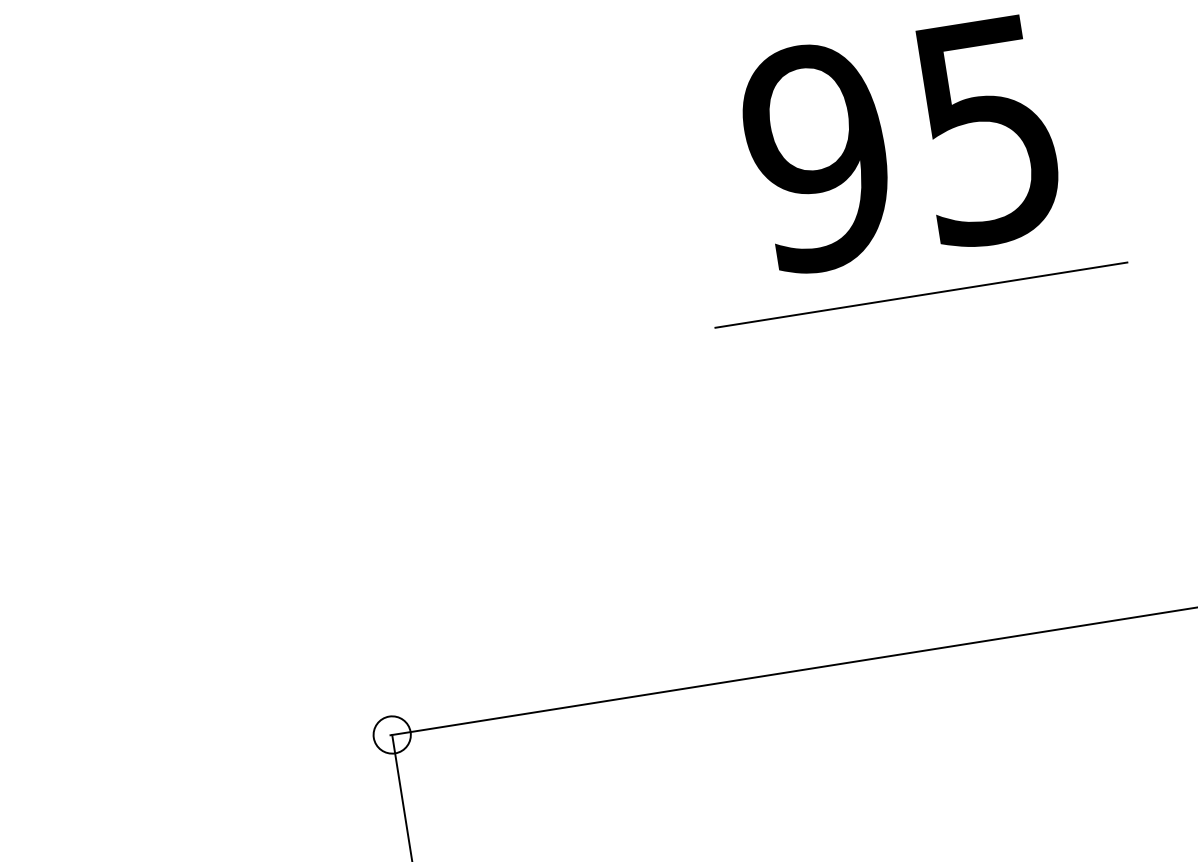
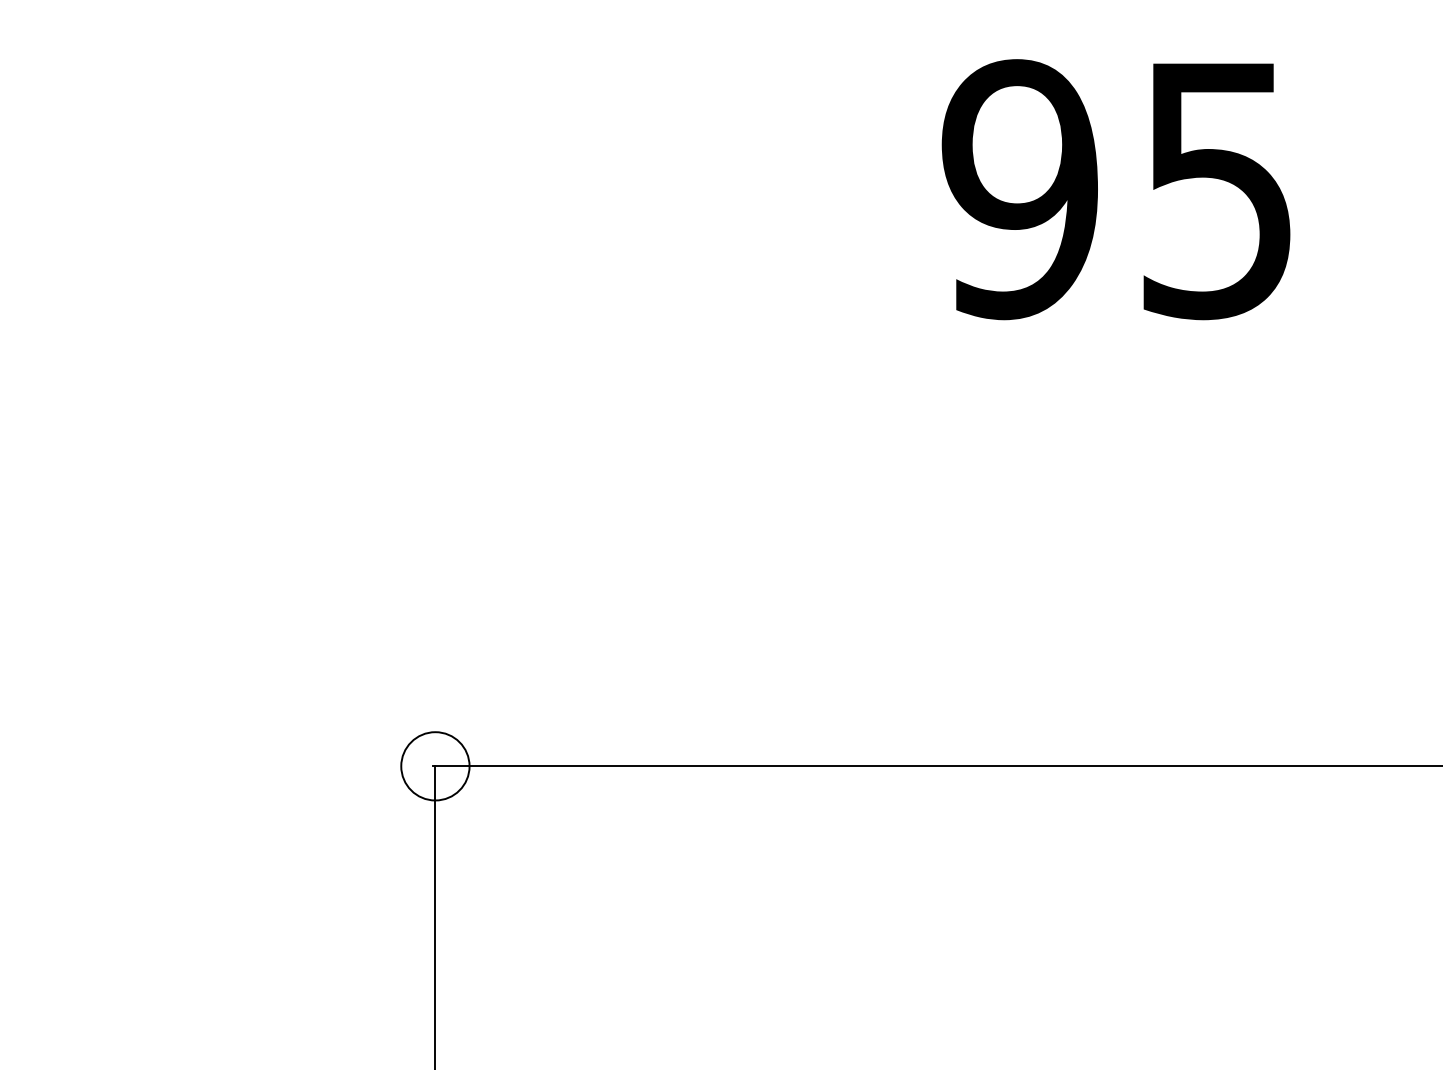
line: (921, 295) -> (1112, 363), removed
circle: (392, 735) -> (435, 766), size x1.6

